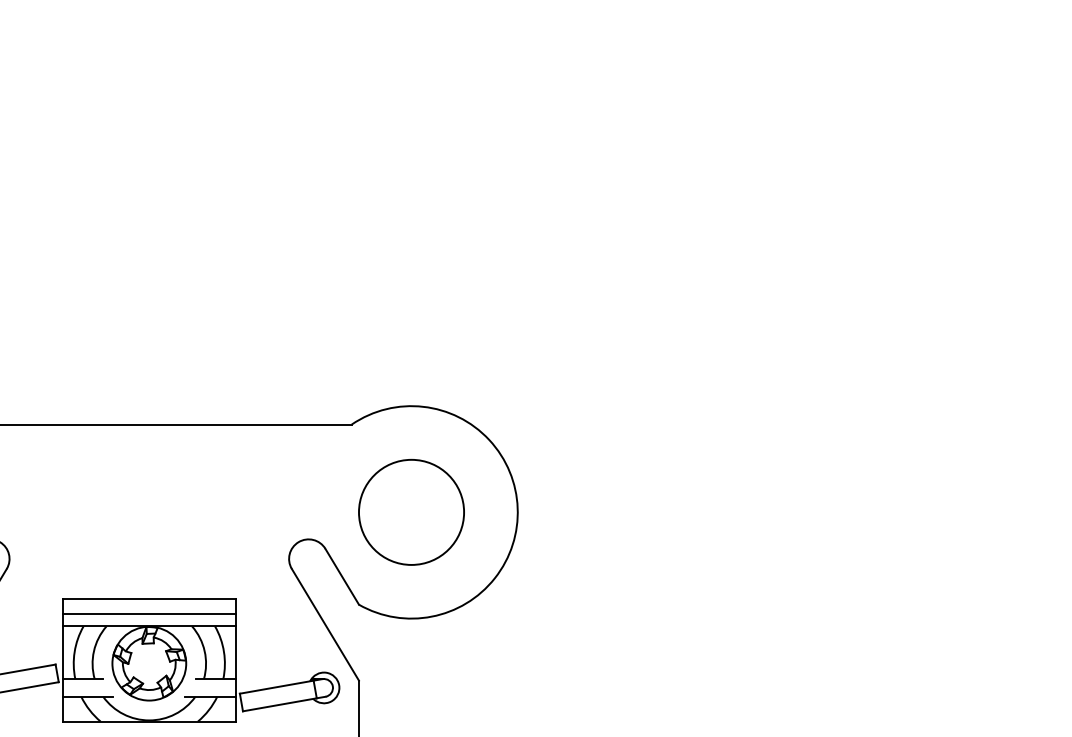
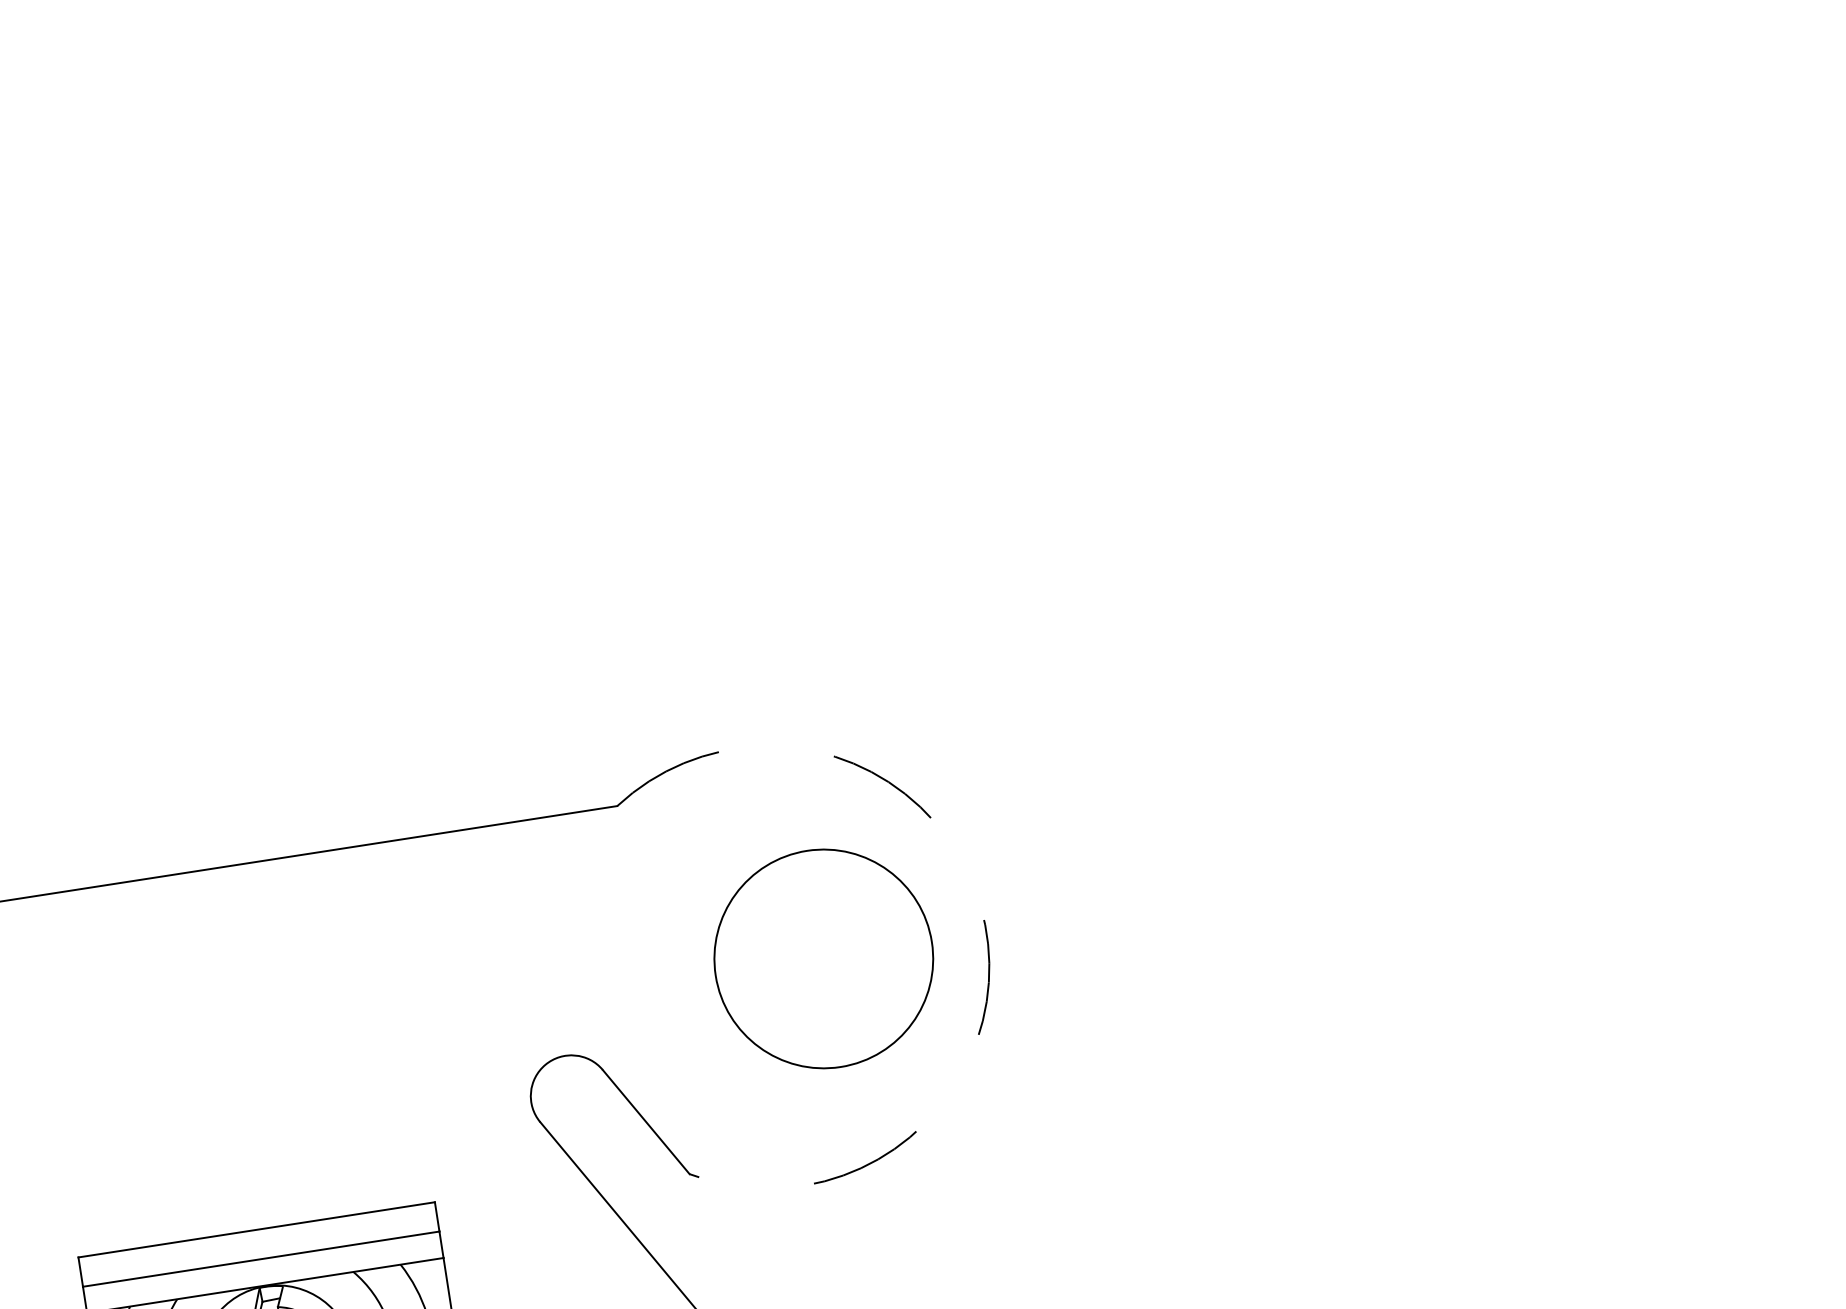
arc: (517, 508) -> (984, 925), solid -> dashed
circle: (411, 511) -> (823, 957), moved

